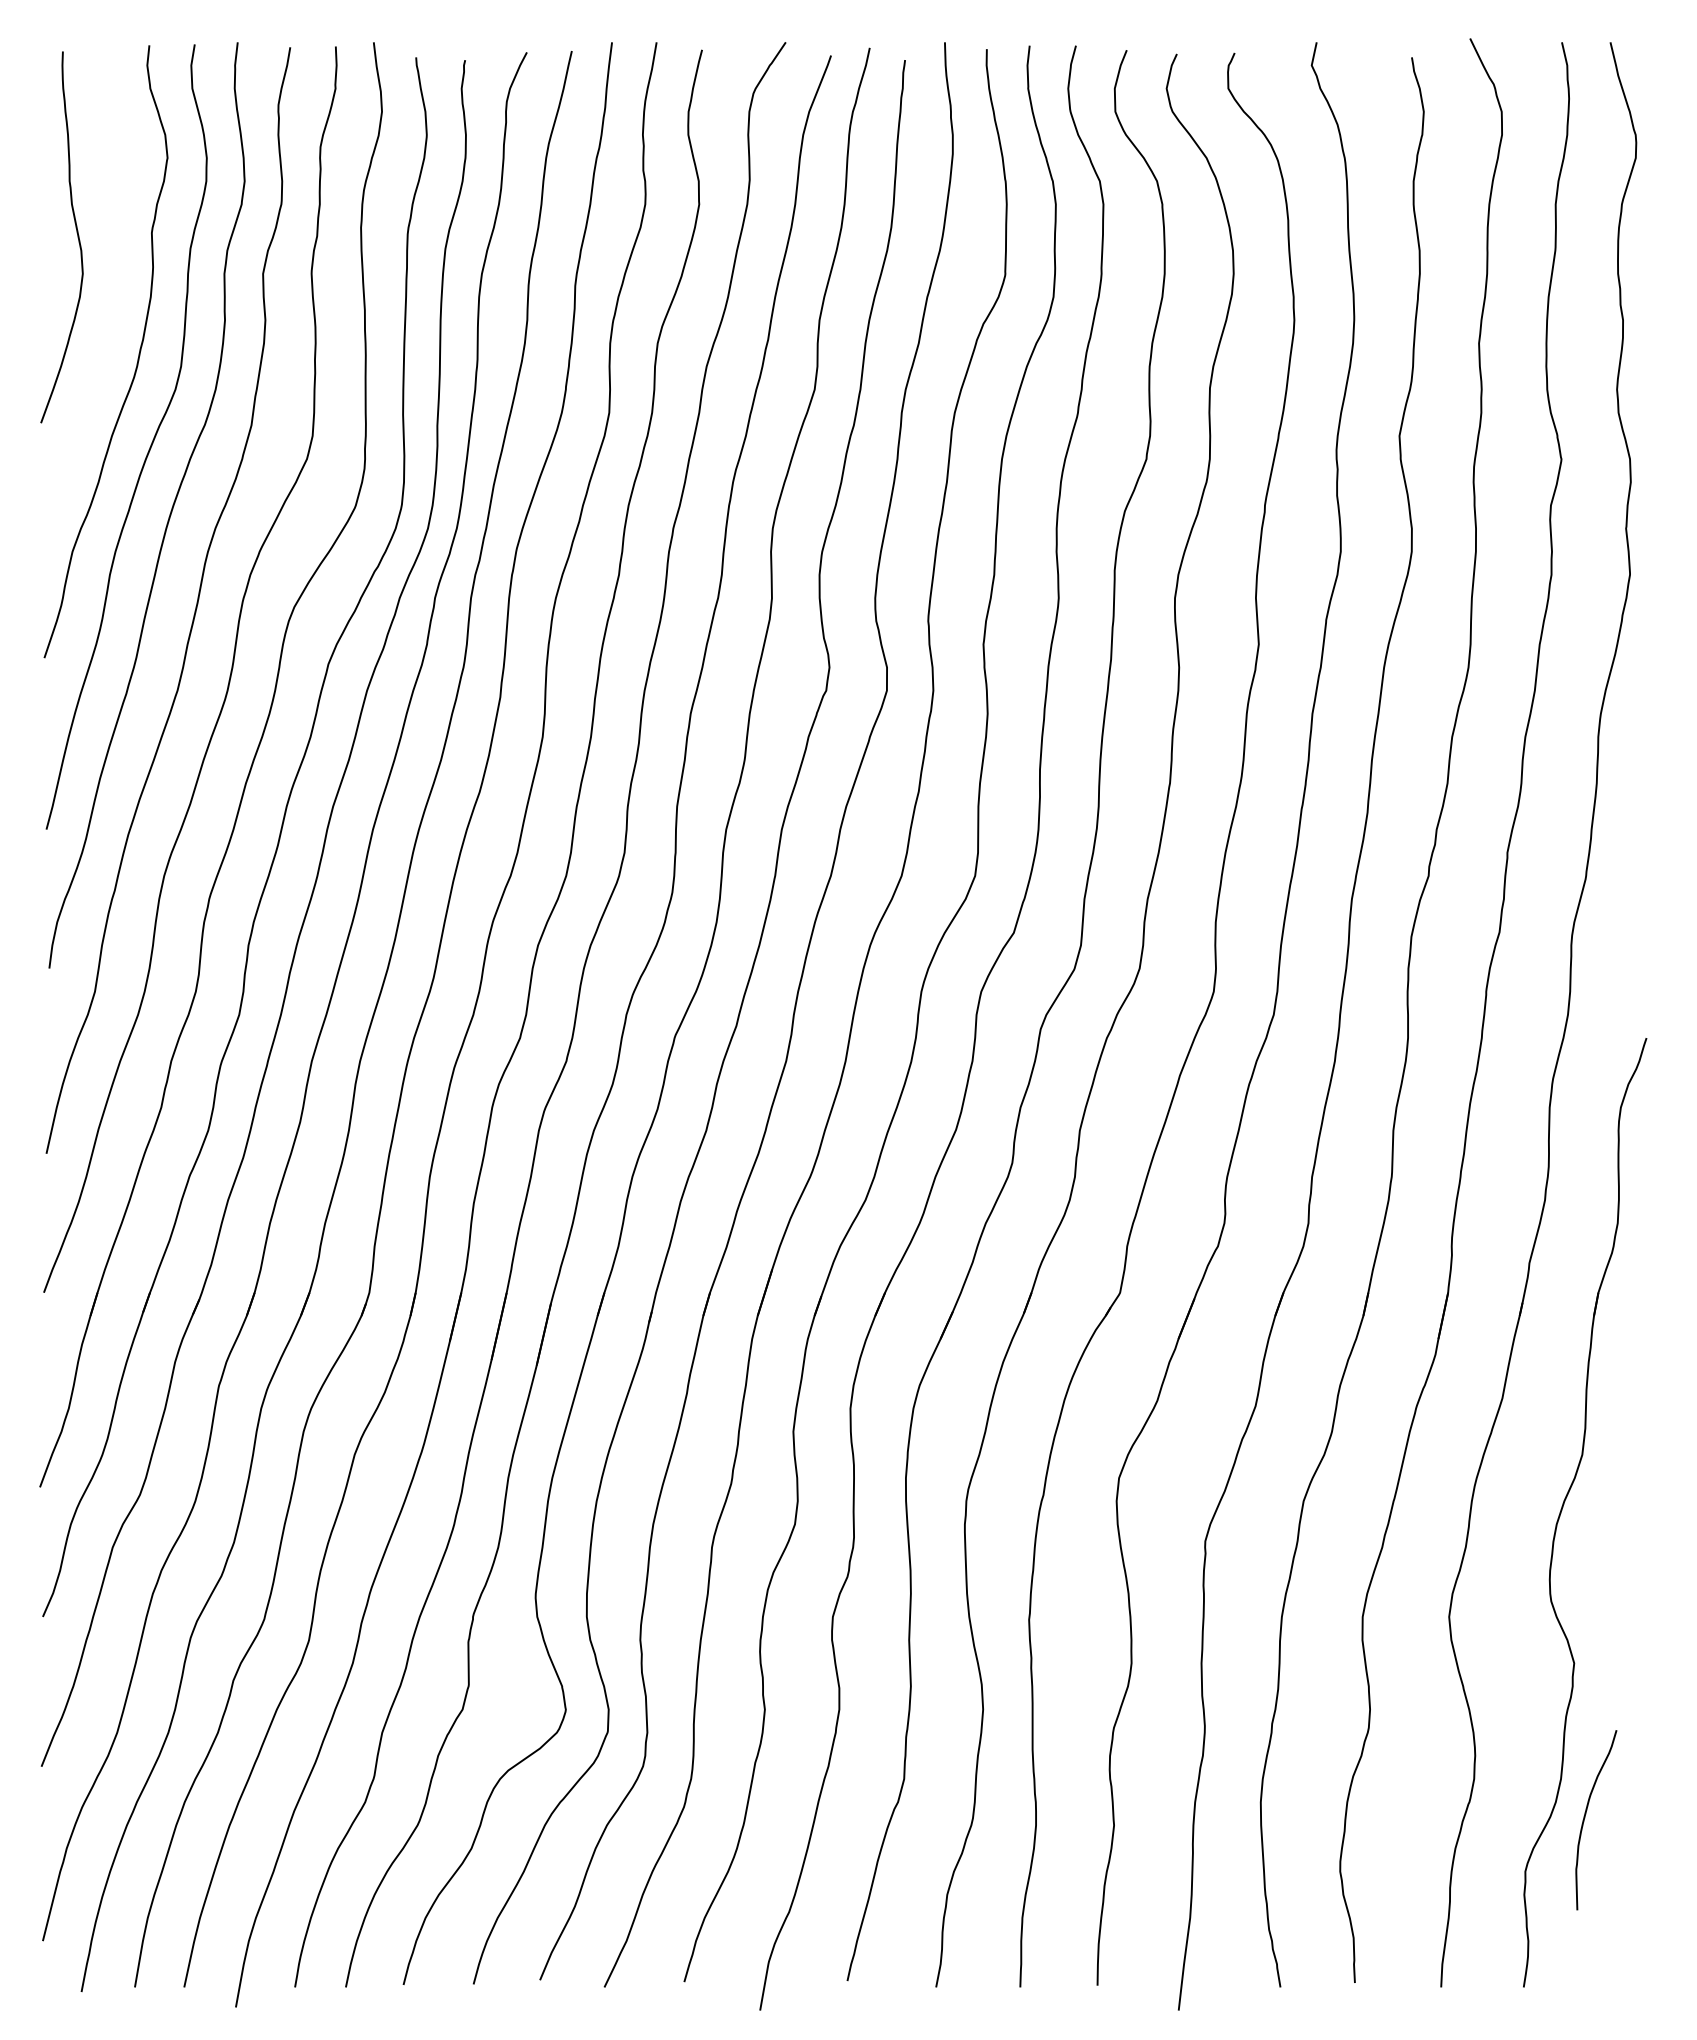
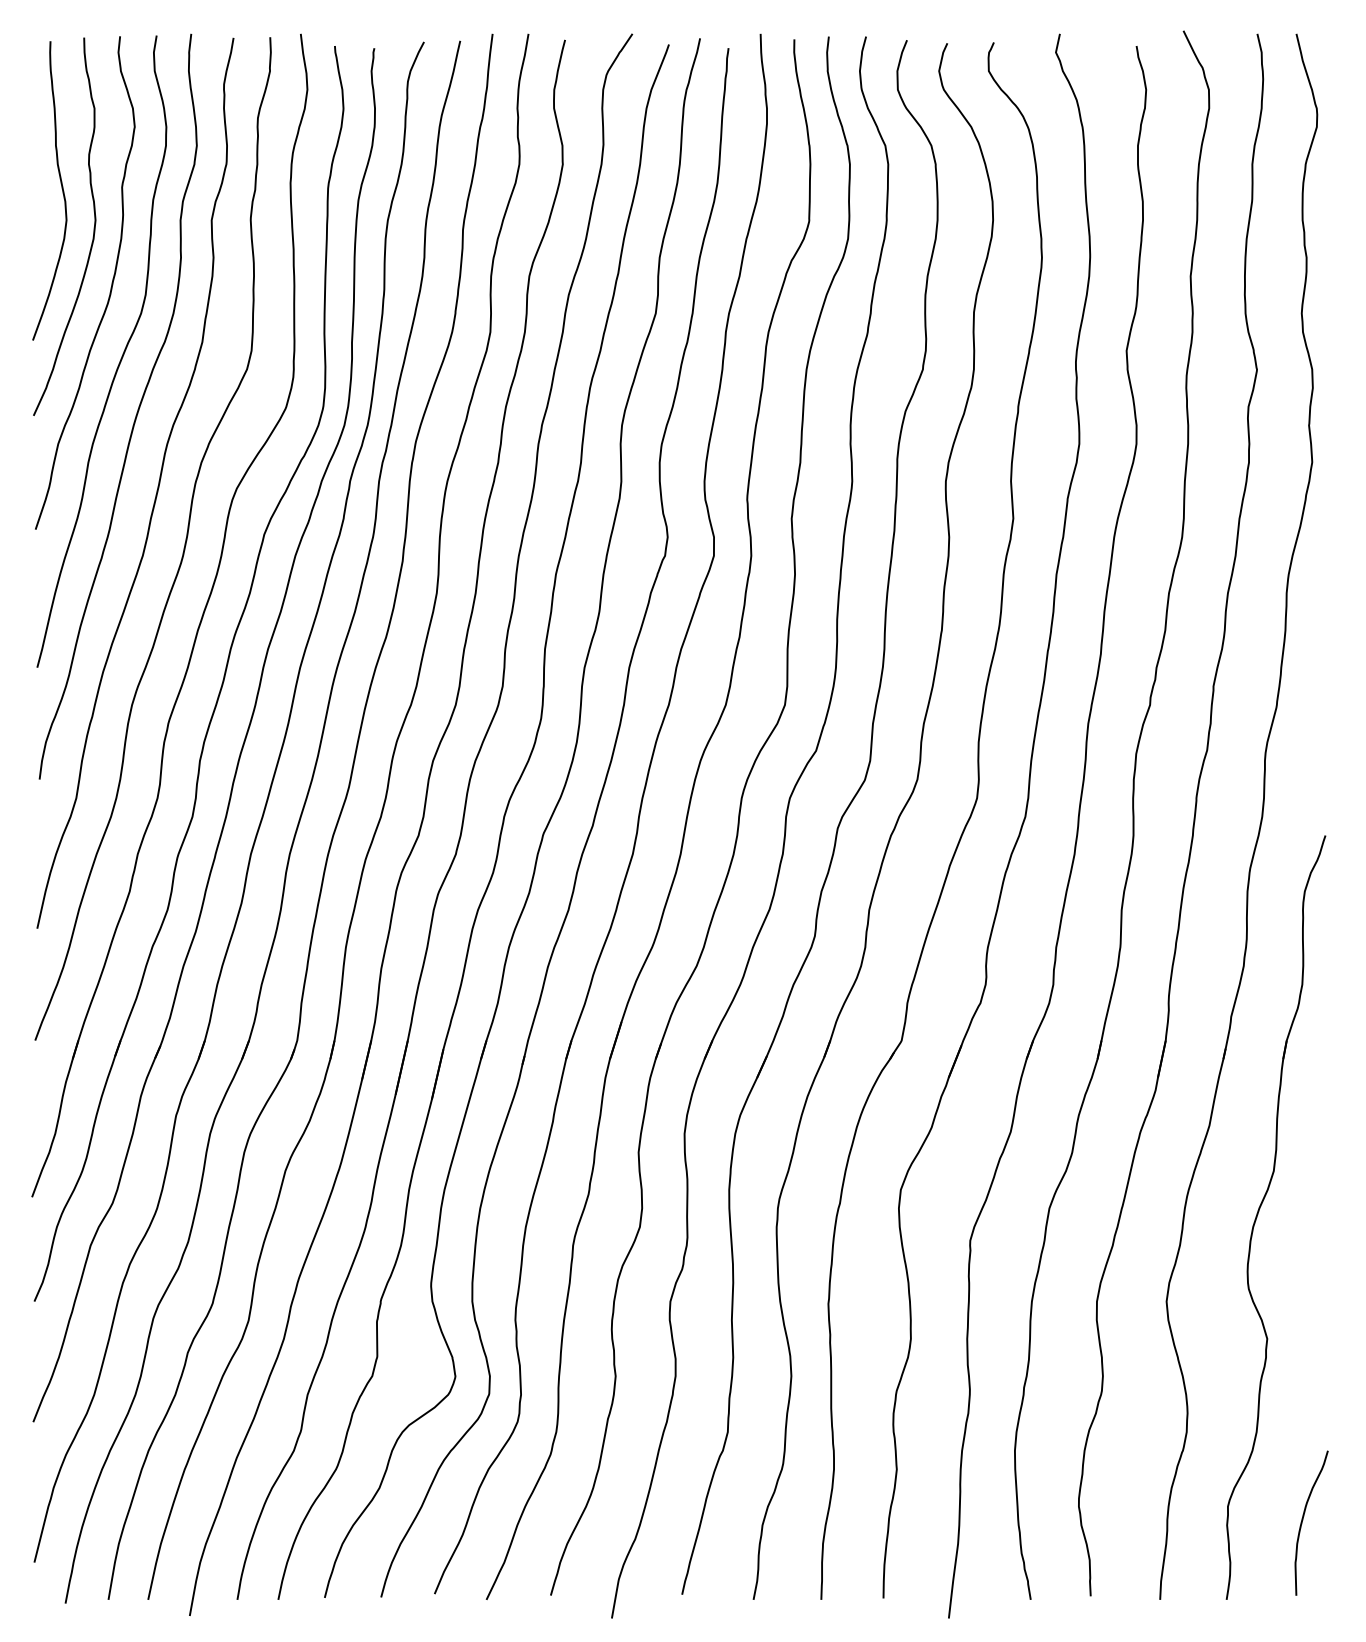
curve: (116, 283) -> (93, 228), added
curve: (1585, 1818) -> (1302, 1521), moved

